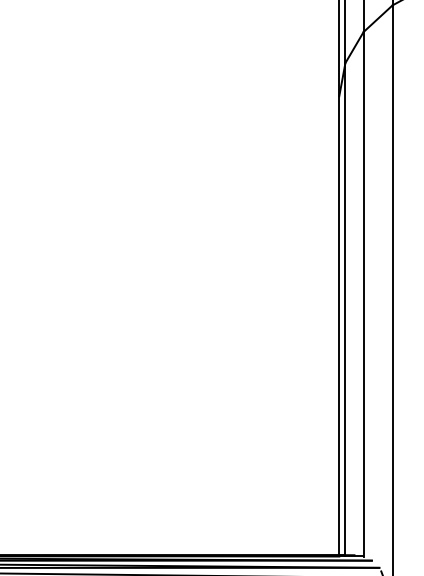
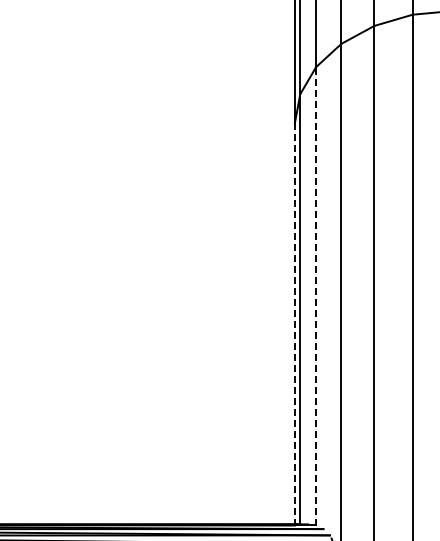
line: (364, 293) -> (316, 295), solid -> dashed
line: (338, 326) -> (294, 324), solid -> dashed

